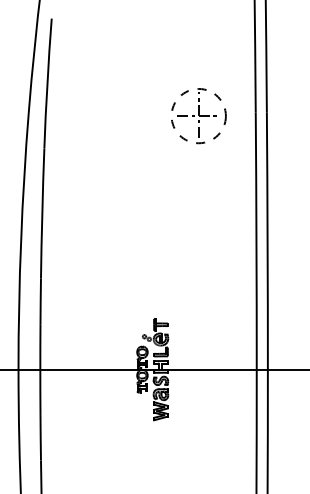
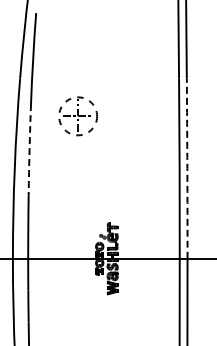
part: (197, 116) -> (77, 116), moved
arc: (42, 213) -> (29, 149), solid -> dashed
arc: (267, 240) -> (187, 168), solid -> dashed

